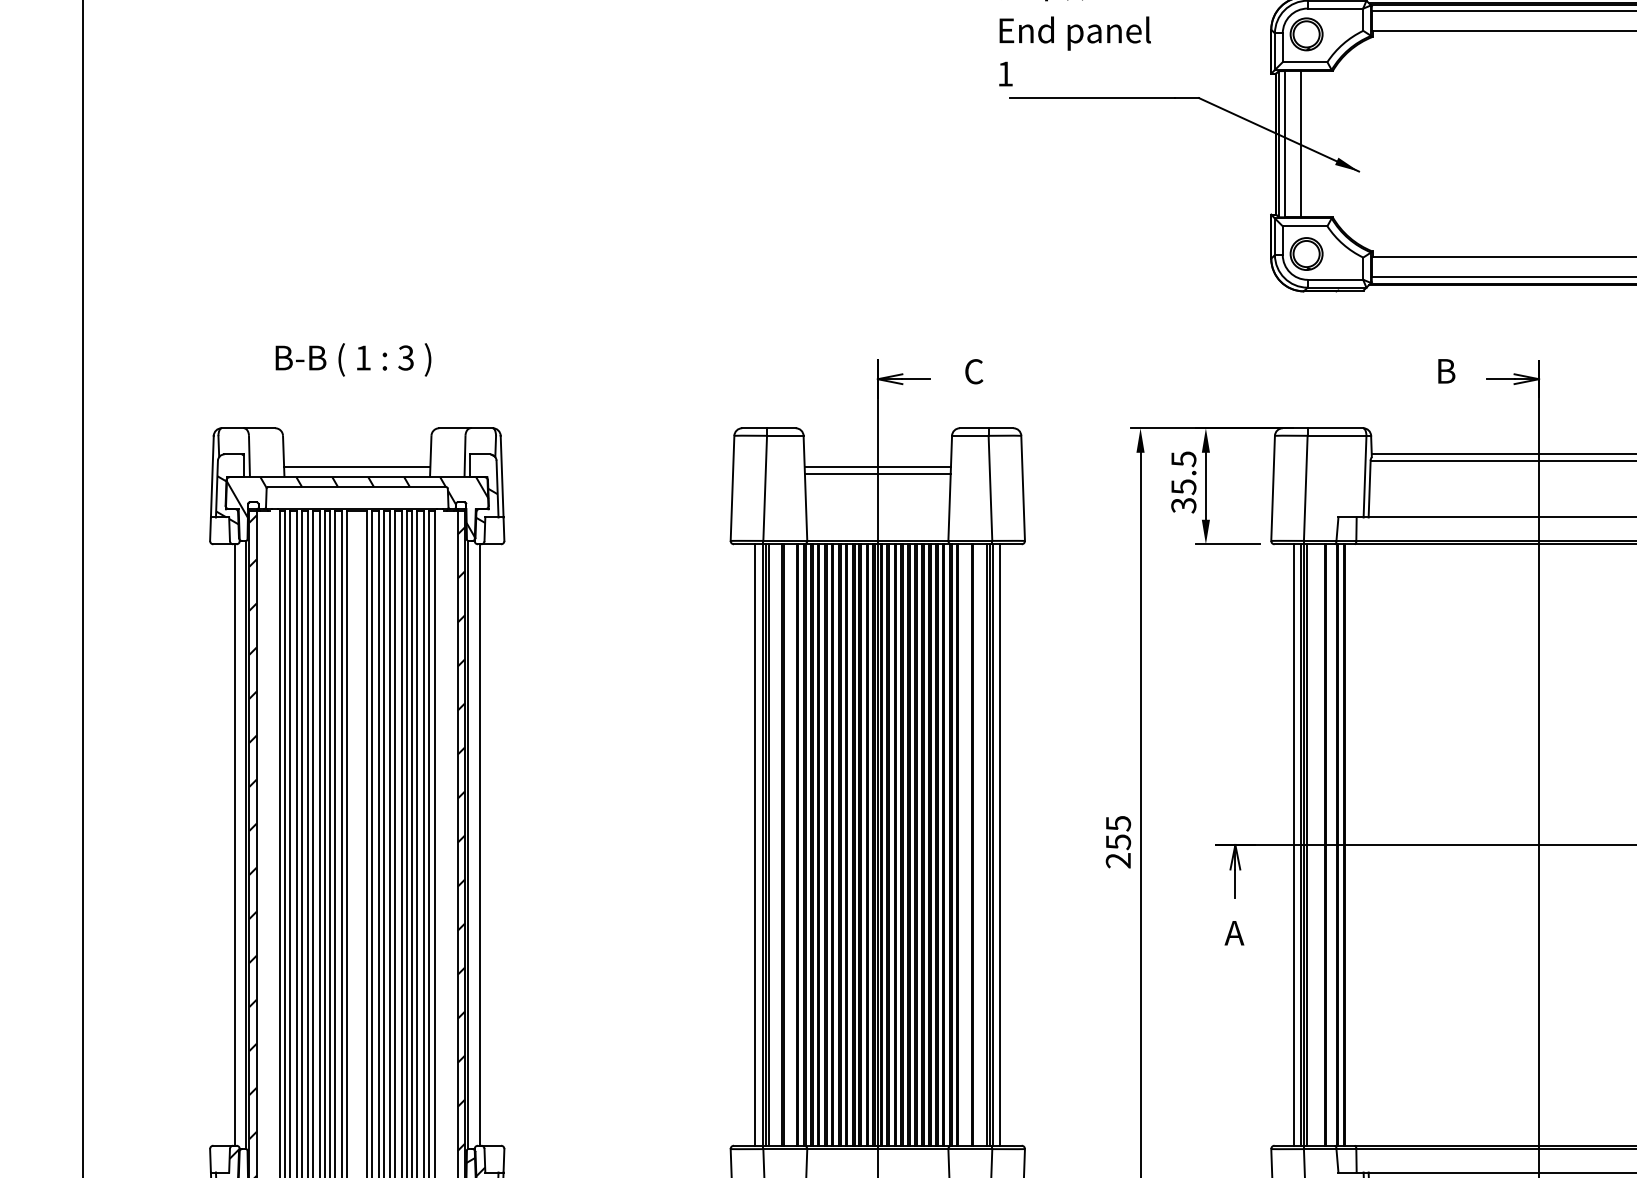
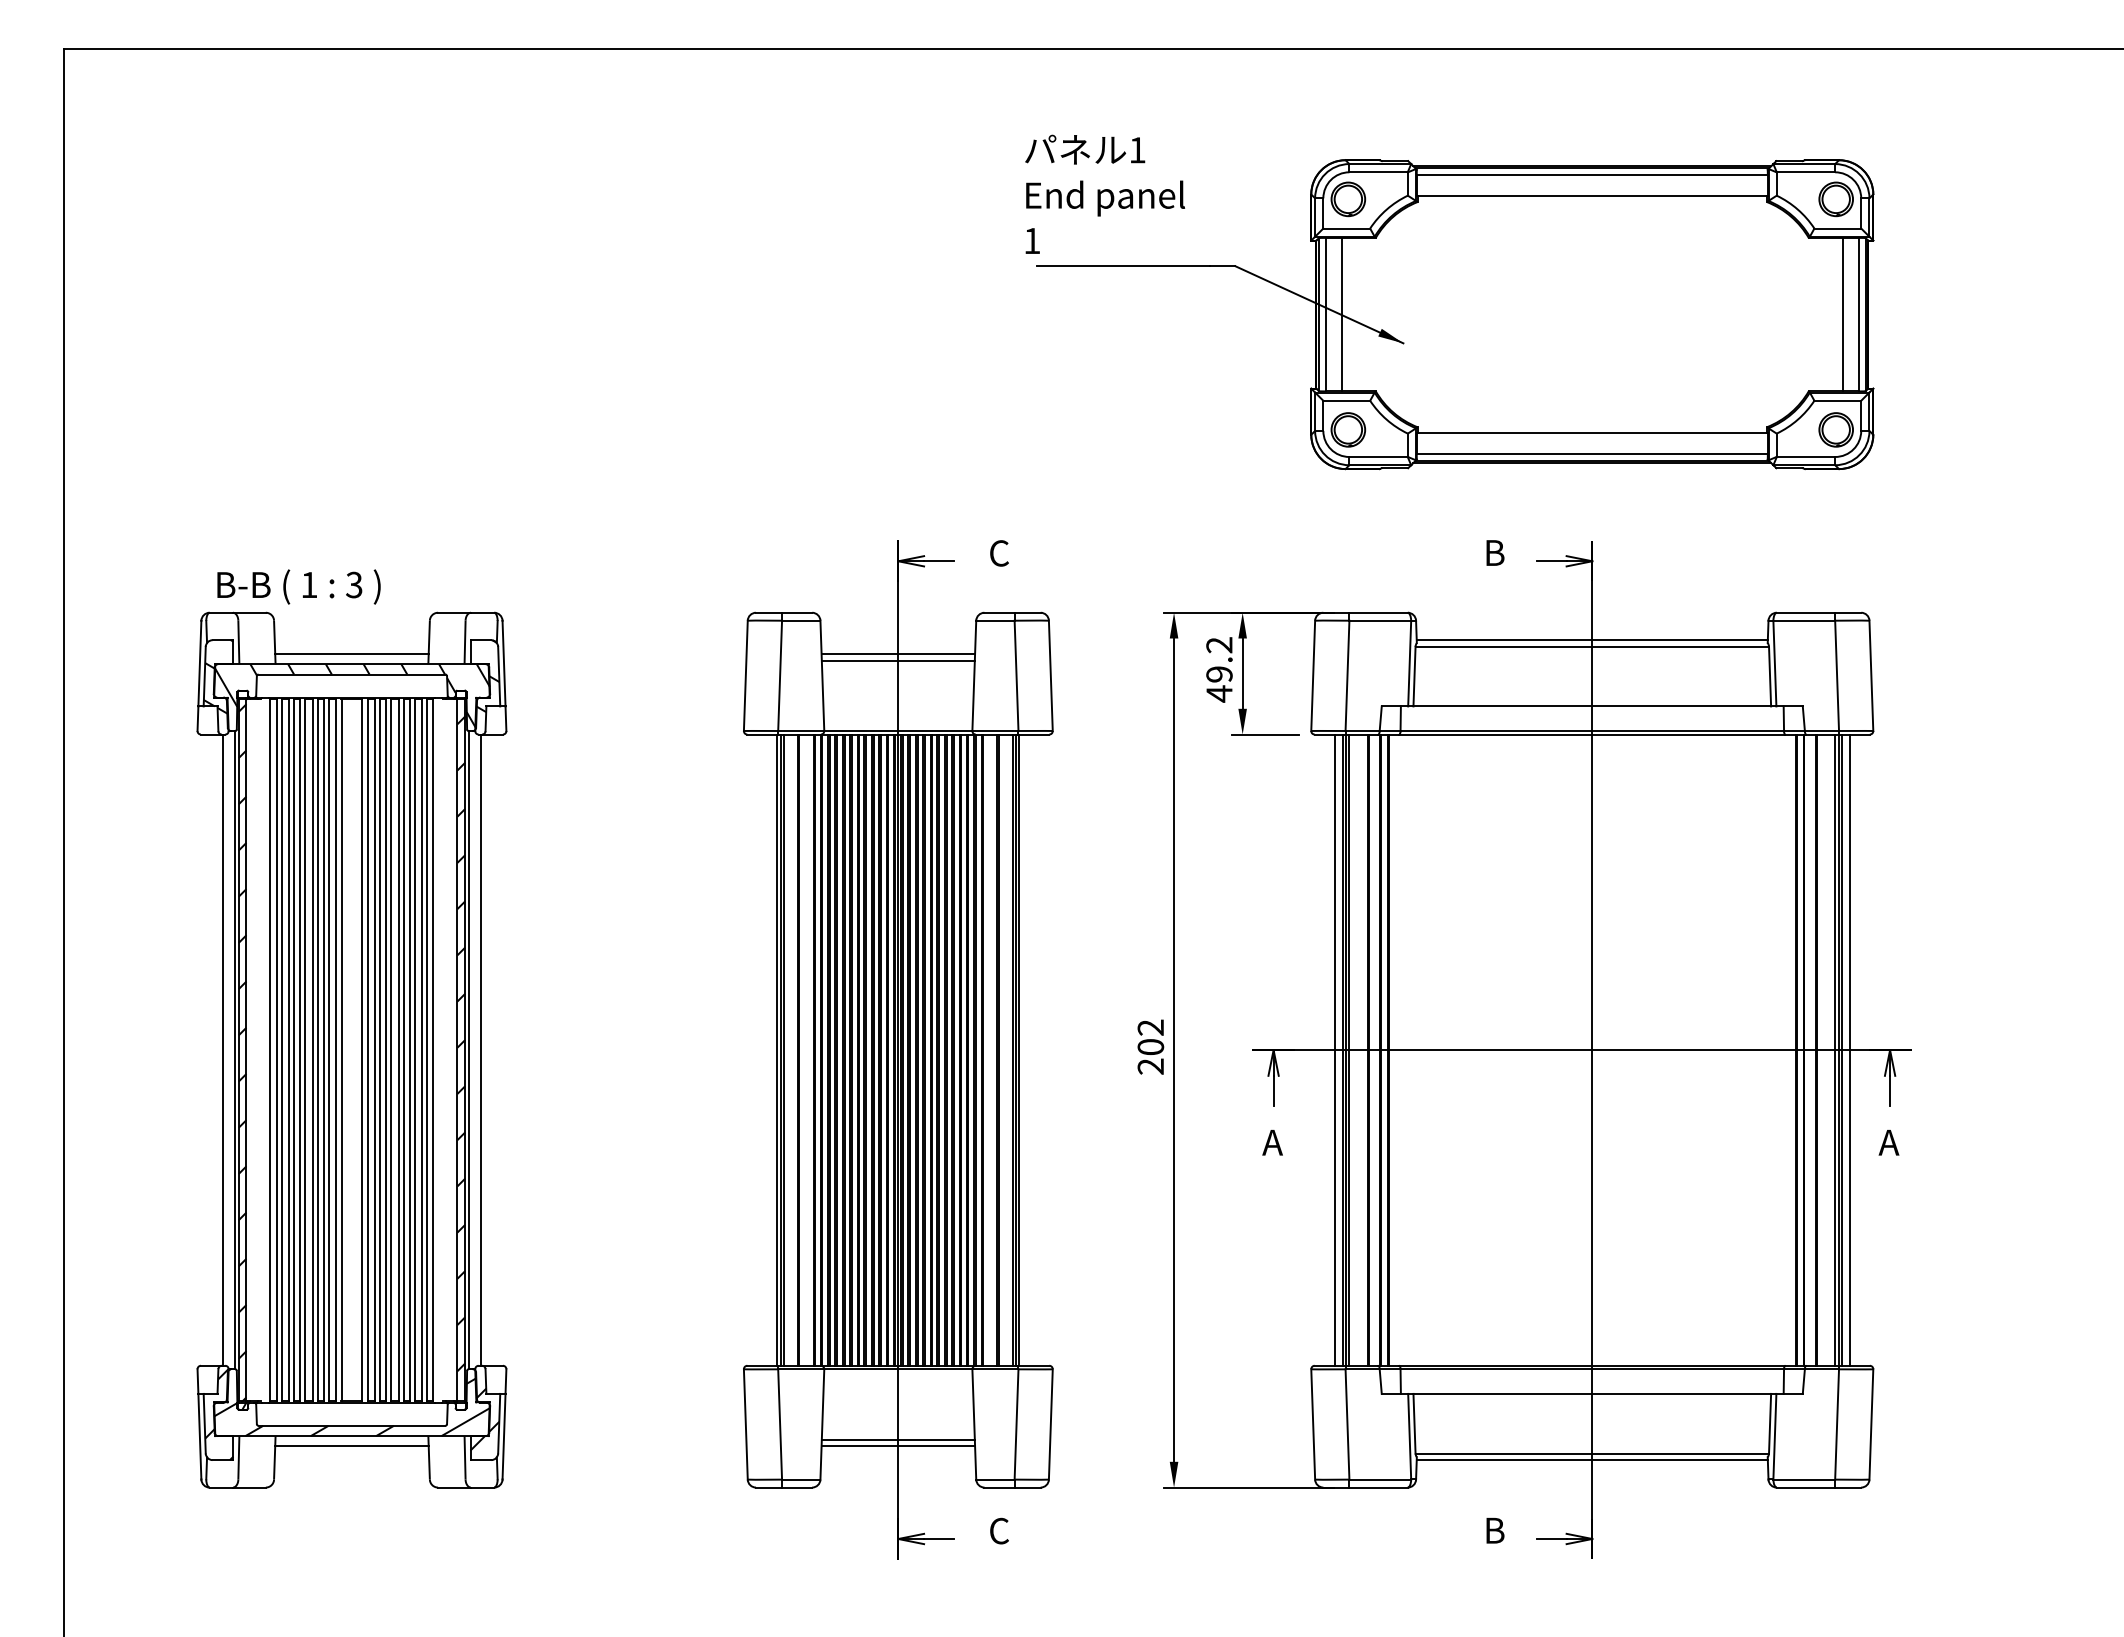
text: (352, 359) -> (298, 586), moved
text: (1183, 482) -> (1219, 669), 35.5 -> 49.2
text: (1118, 832) -> (1150, 1037), 255 -> 202
line: (755, 844) -> (769, 1049), removed
line: (999, 844) -> (1026, 1049), removed

